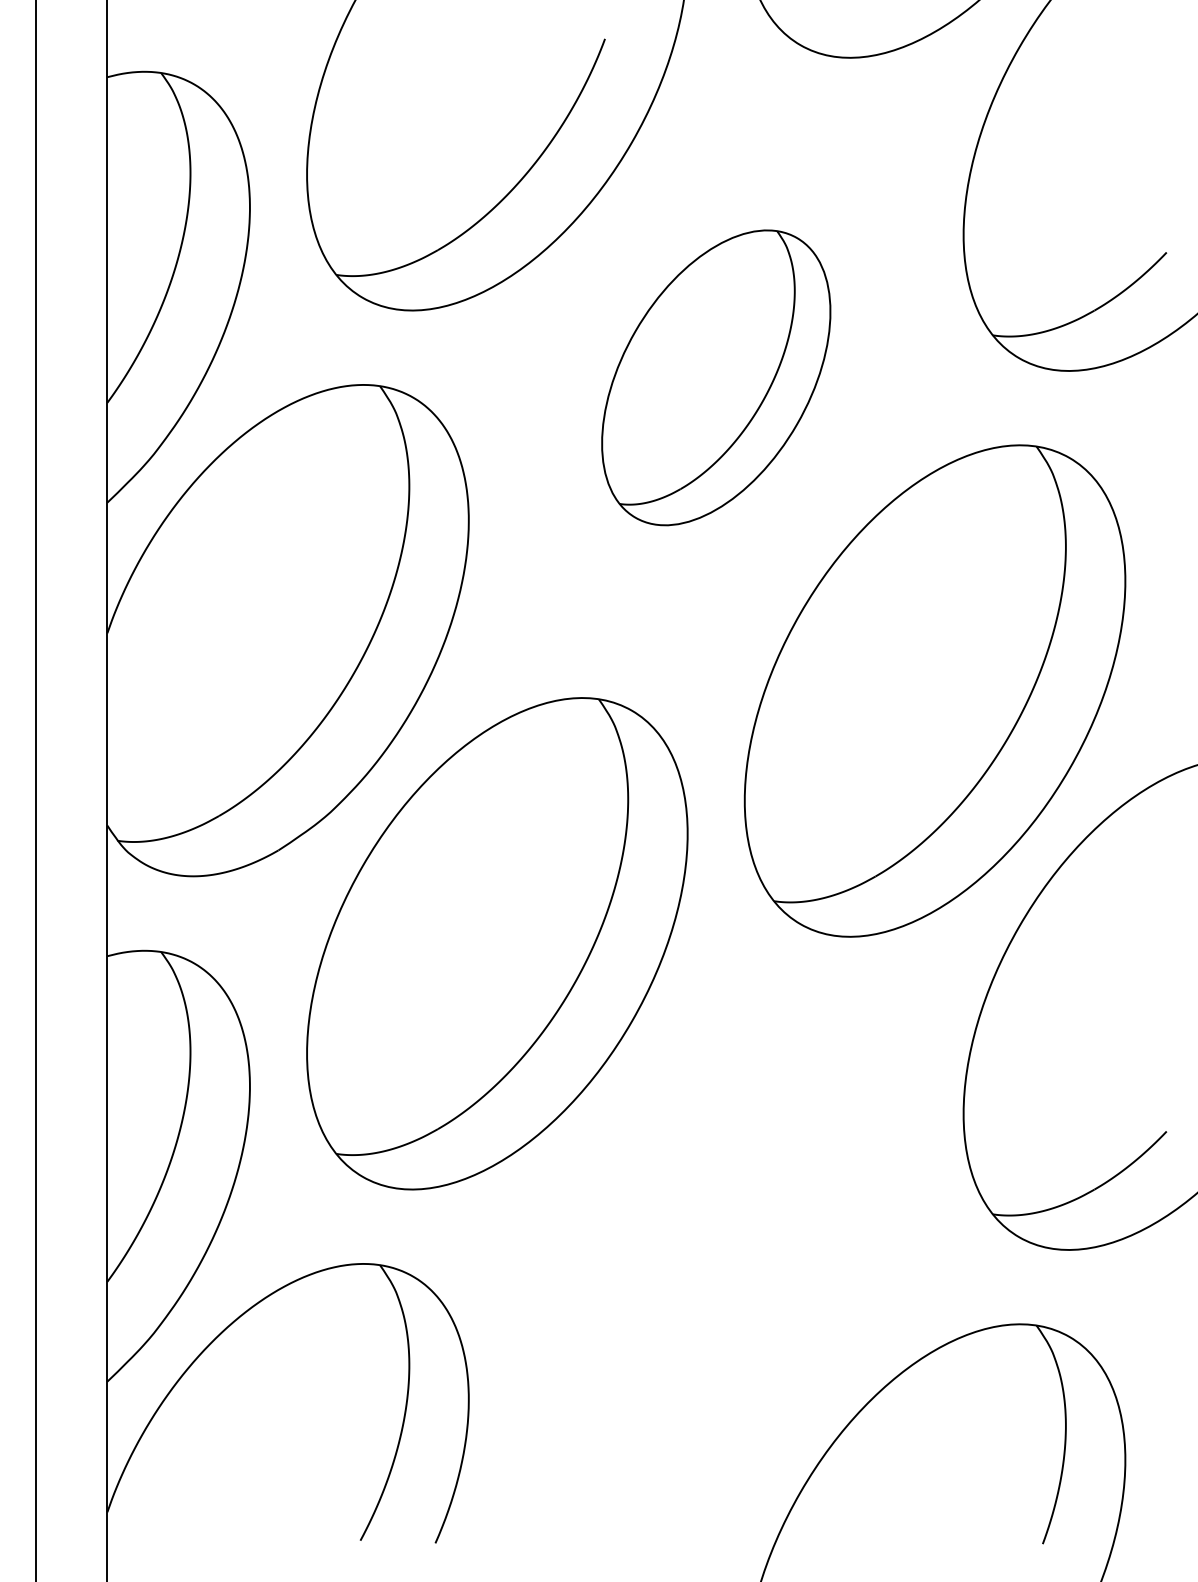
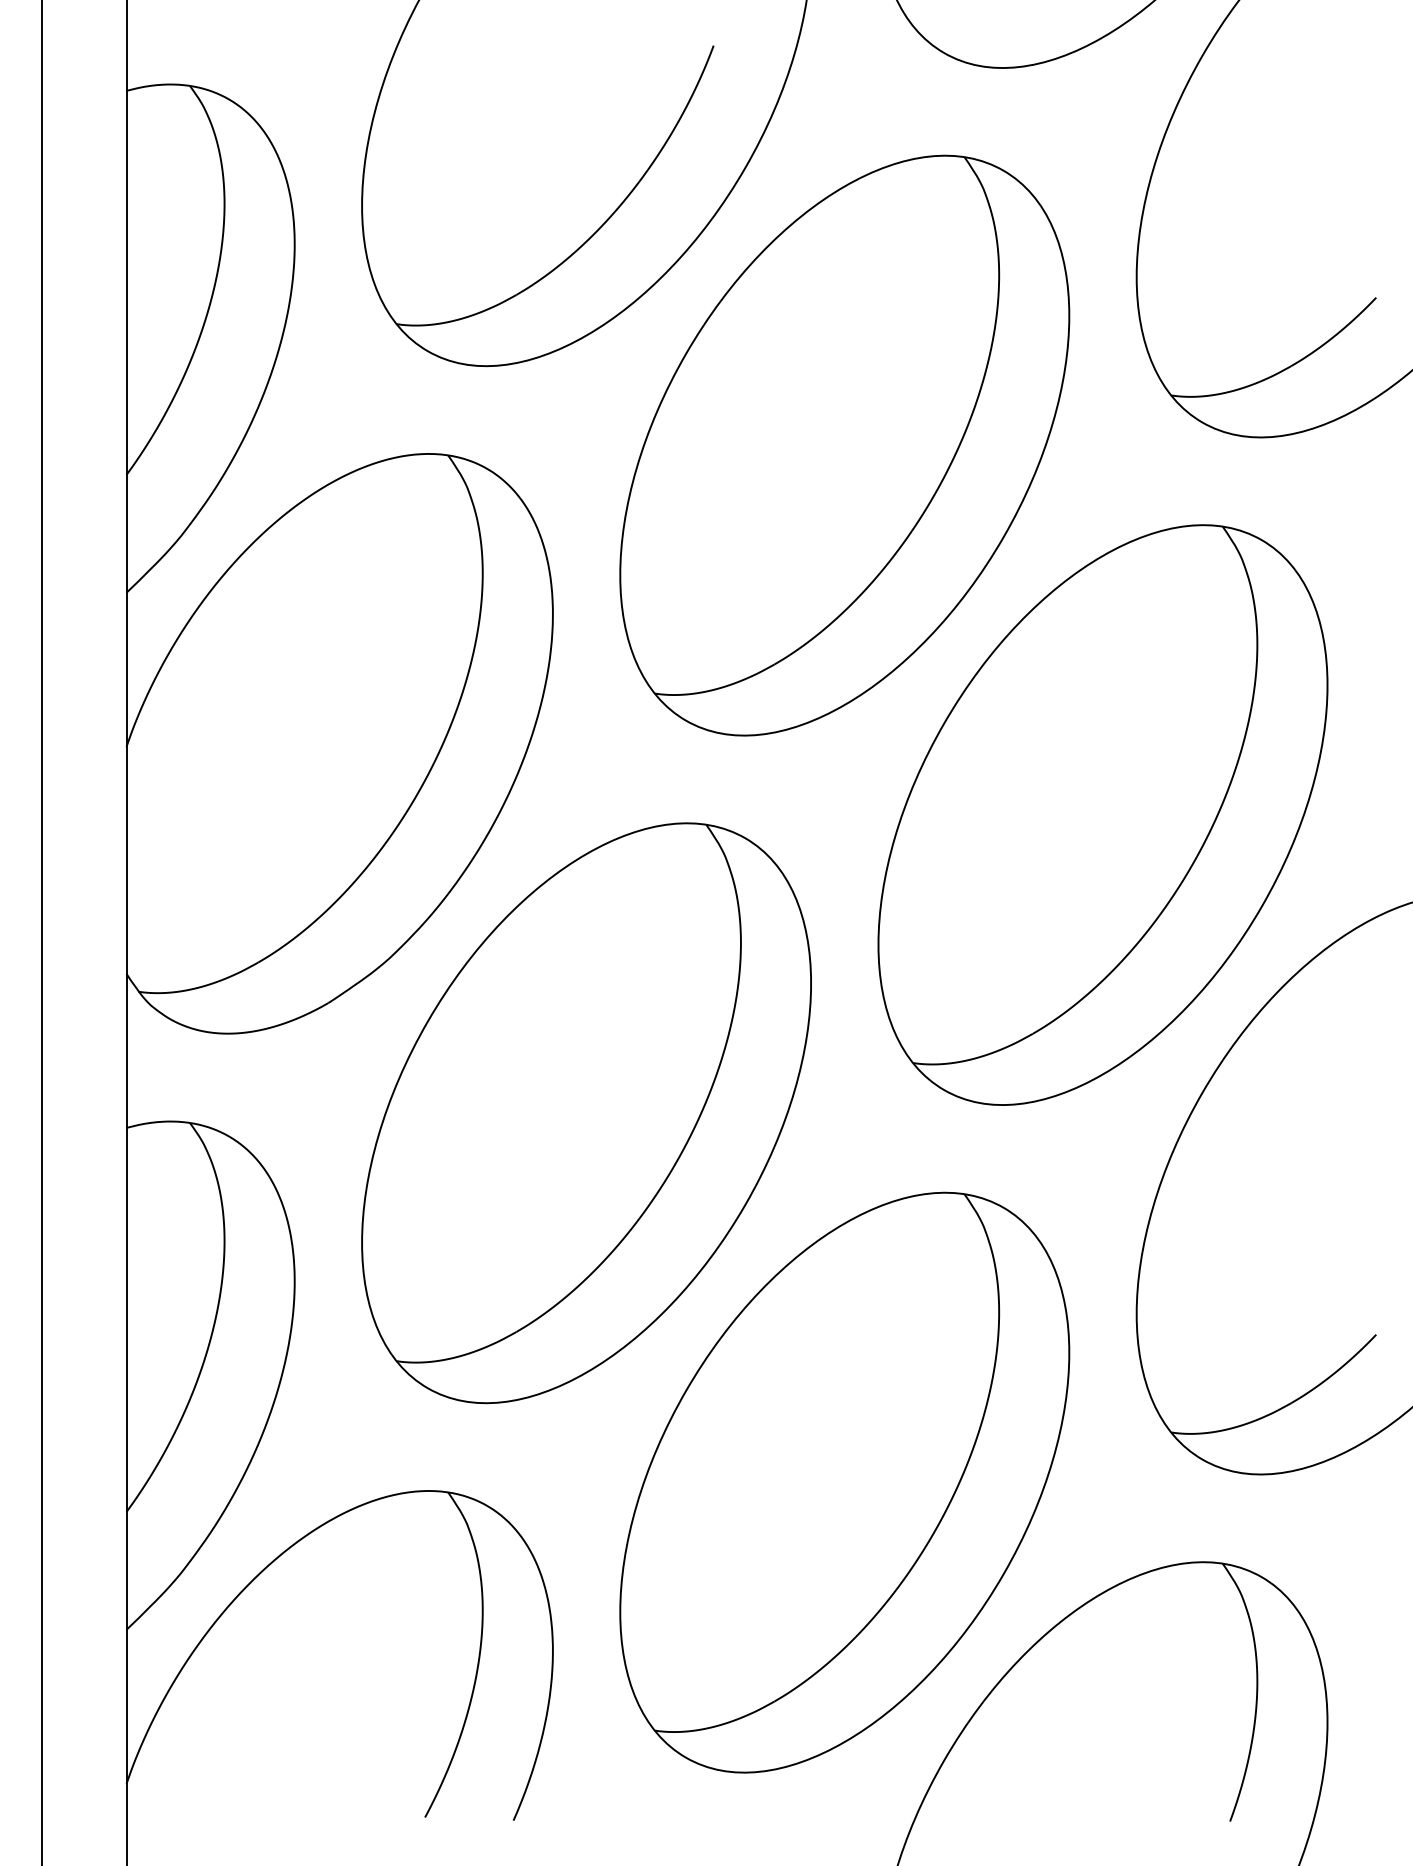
part: (715, 377) -> (844, 445), size x1.67
part: (715, 1256) -> (844, 1482), added

